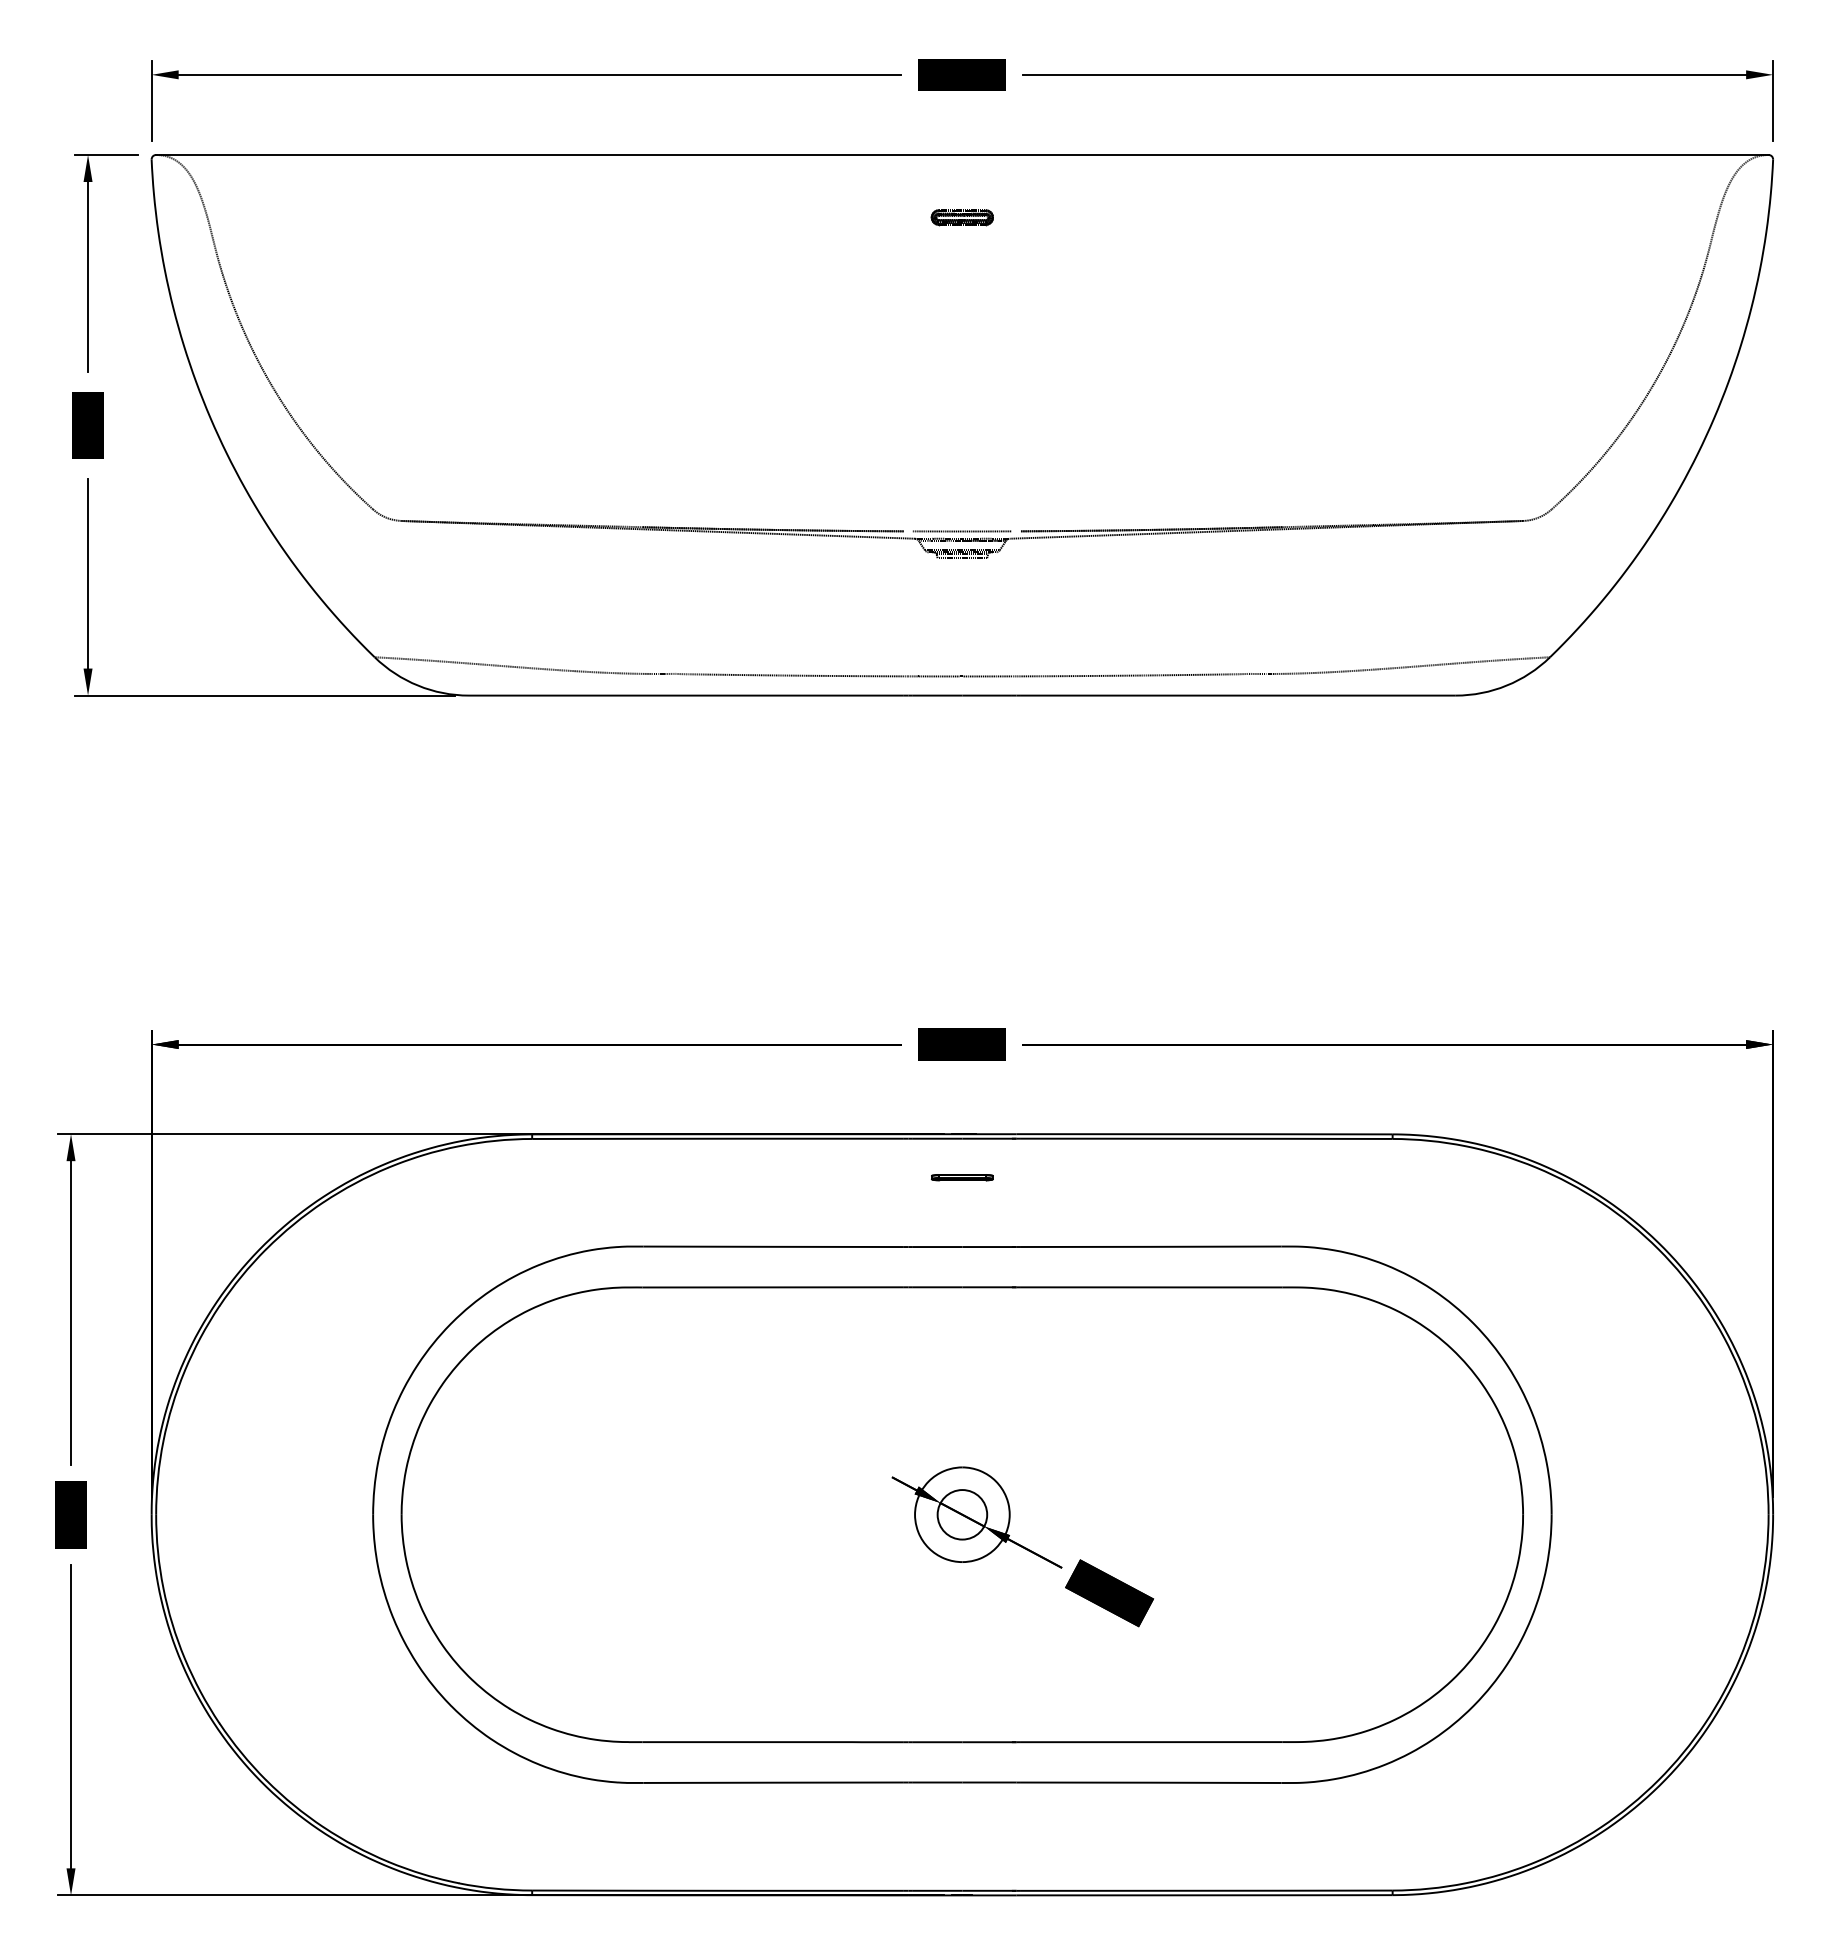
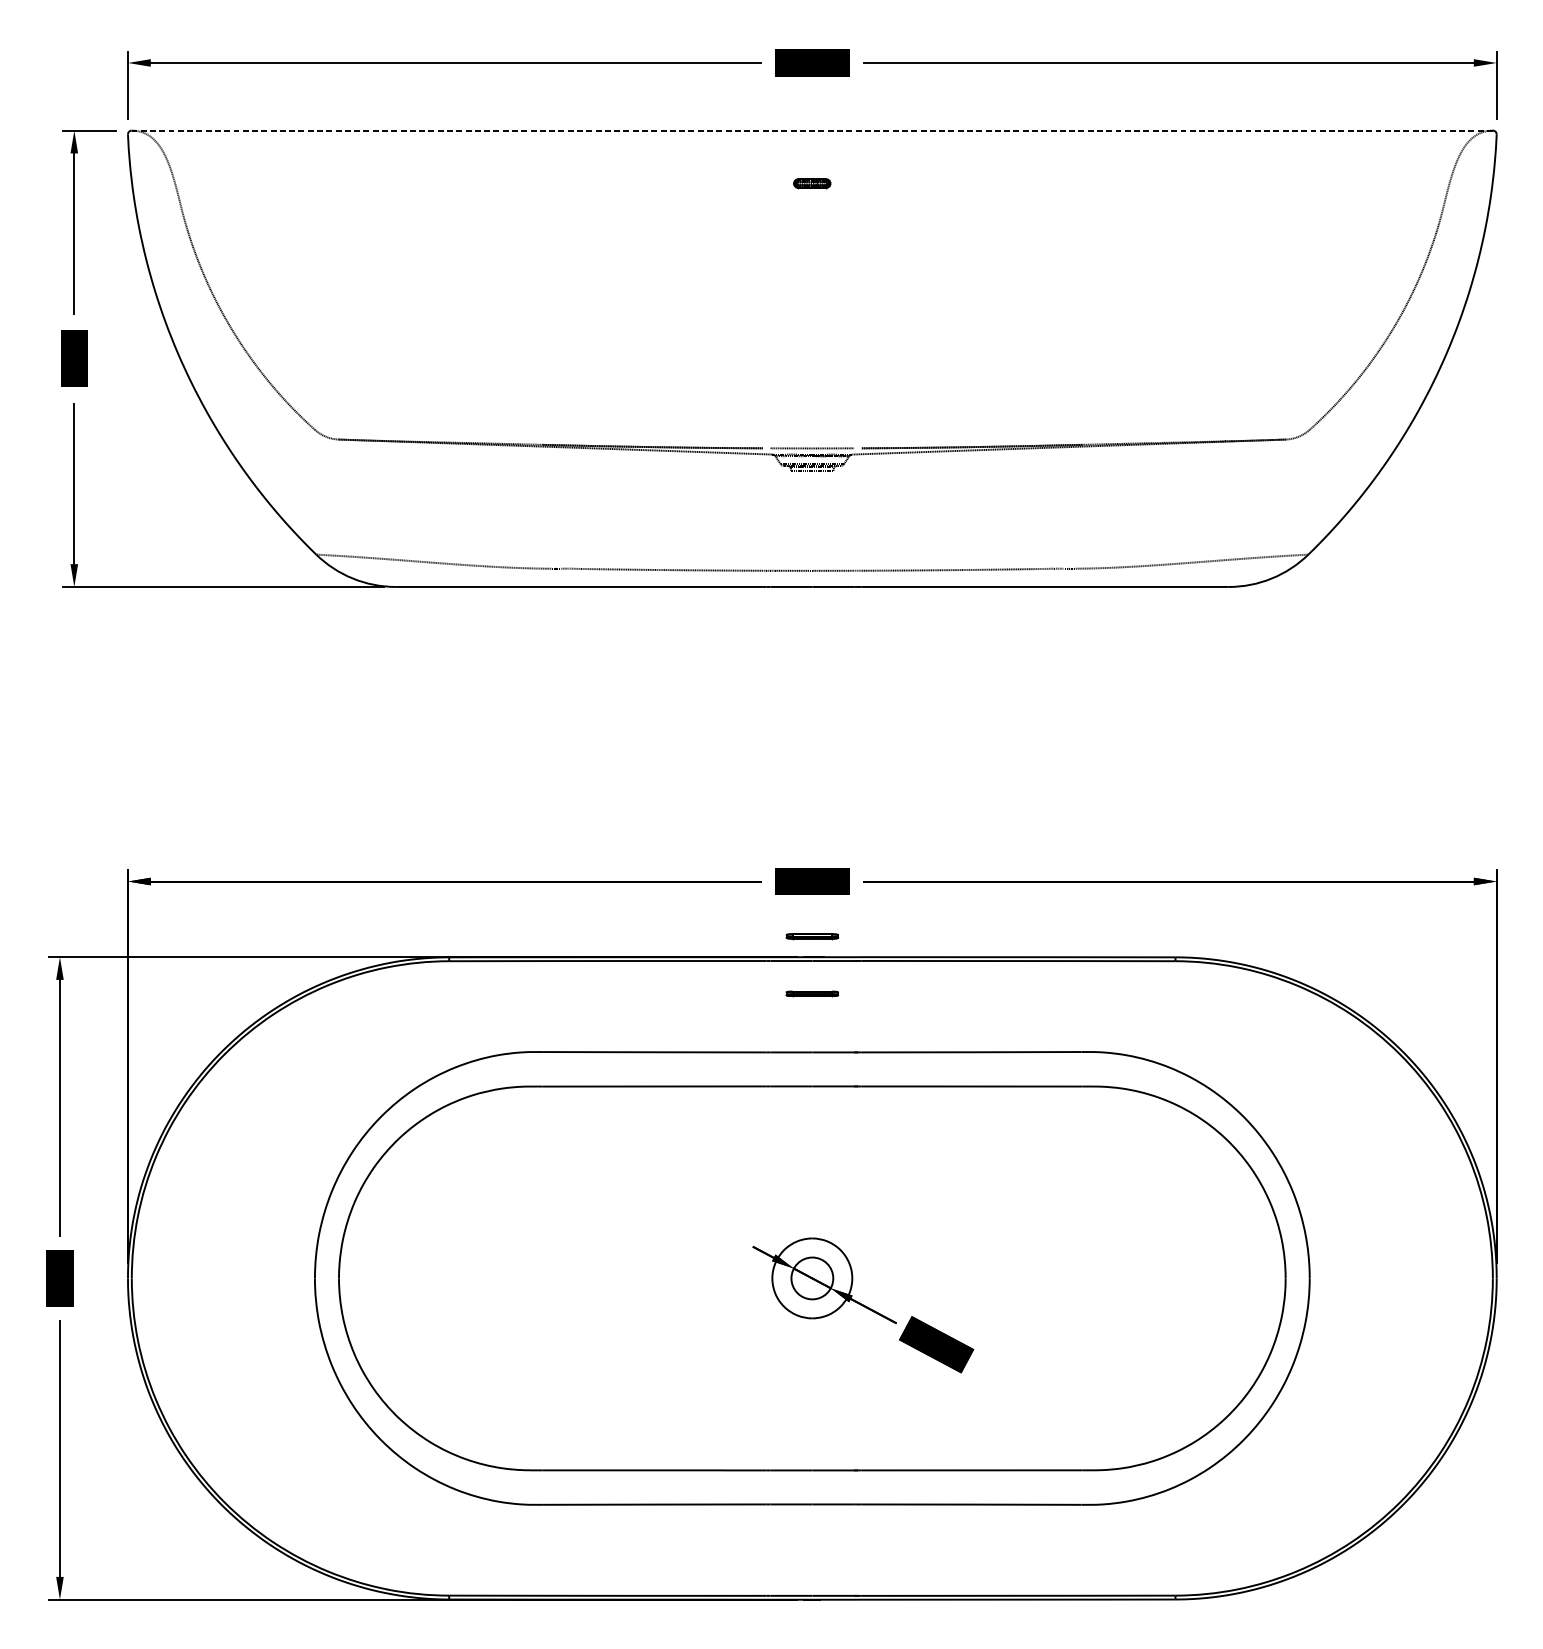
line: (961, 154) -> (811, 130), solid -> dashed
part: (961, 217) -> (811, 183), size x0.7
part: (962, 1109) -> (812, 936), added

